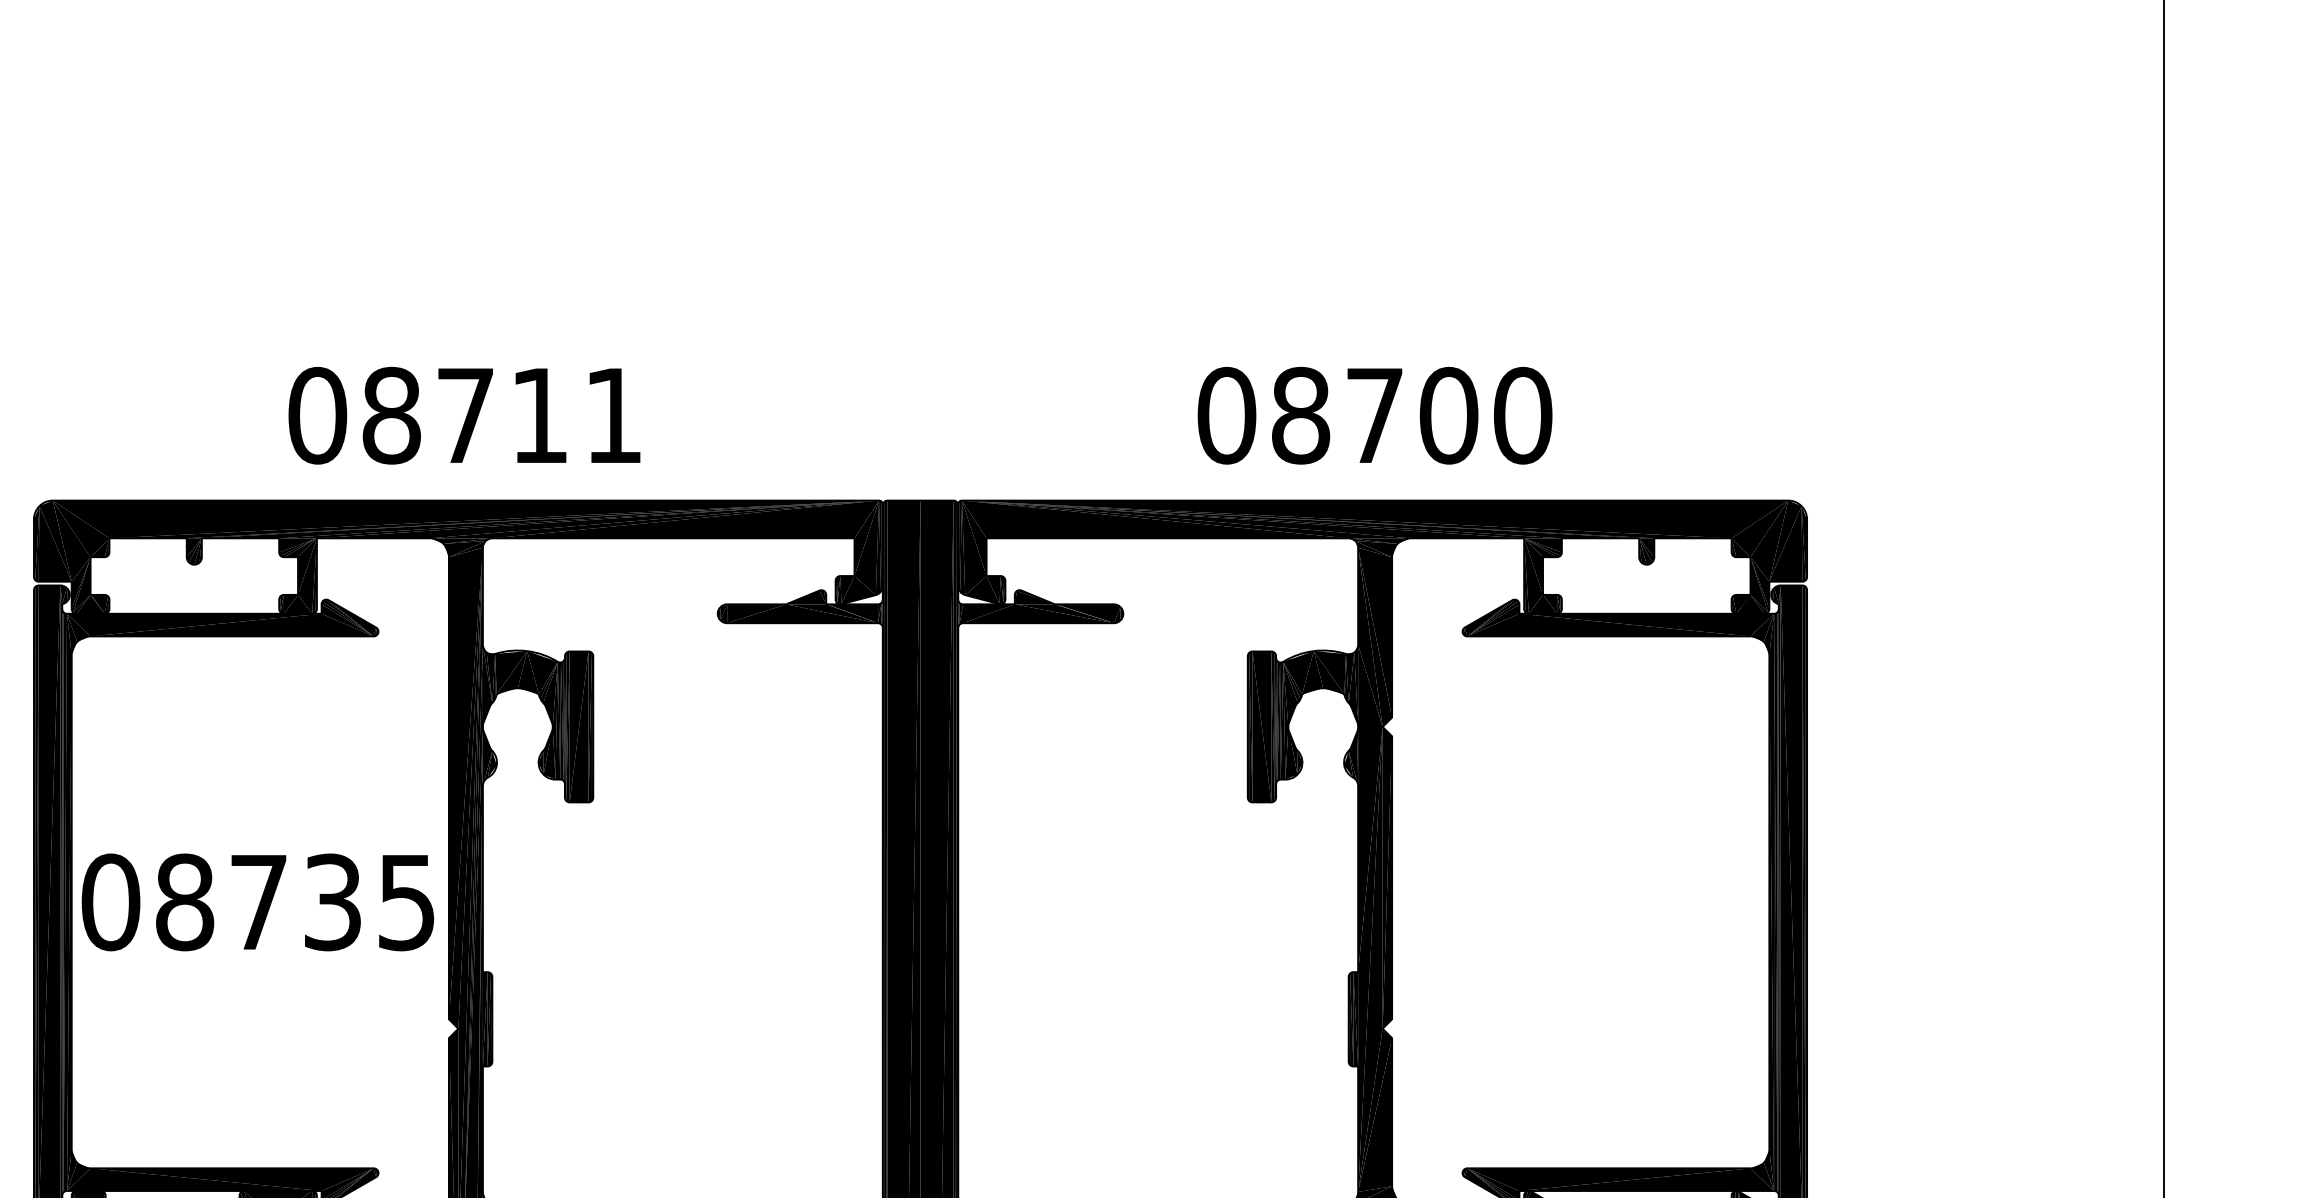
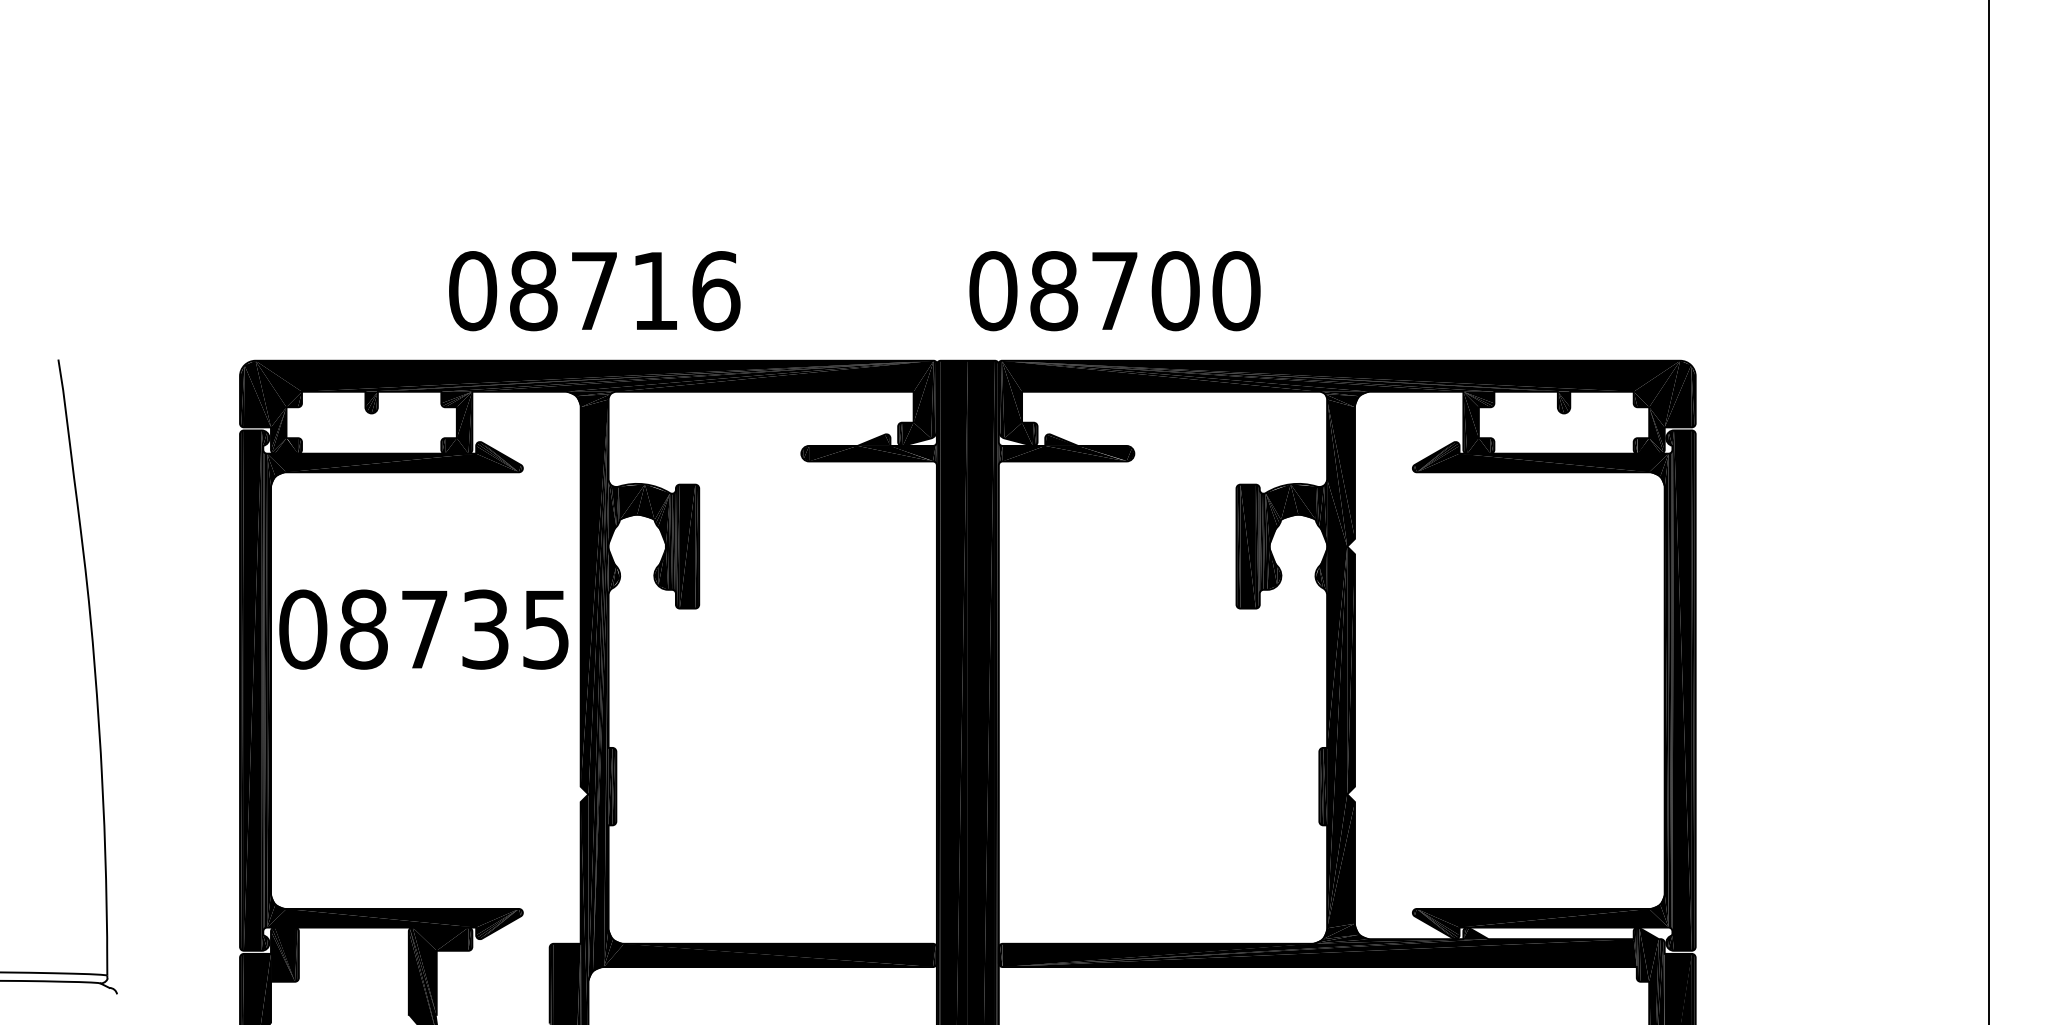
text: (614, 416) -> (716, 291), 08711 -> 08716
text: (1374, 416) -> (1114, 291), moved
text: (257, 902) -> (423, 629), moved

